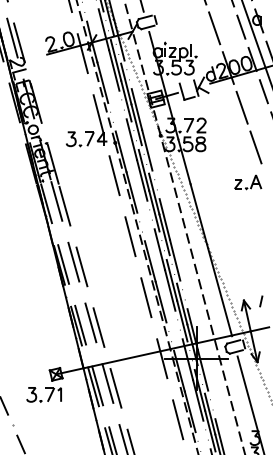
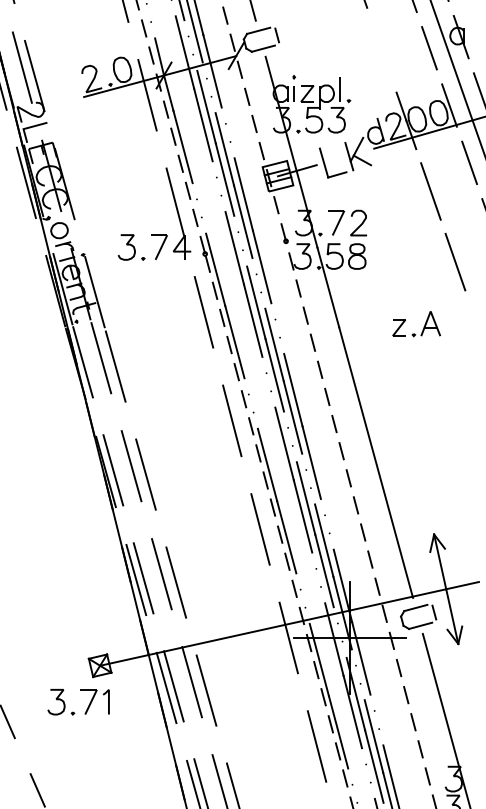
line: (214, 28) -> (381, 50), removed
part: (248, 182) -> (417, 324), moved
line: (261, 301) -> (465, 536), removed

